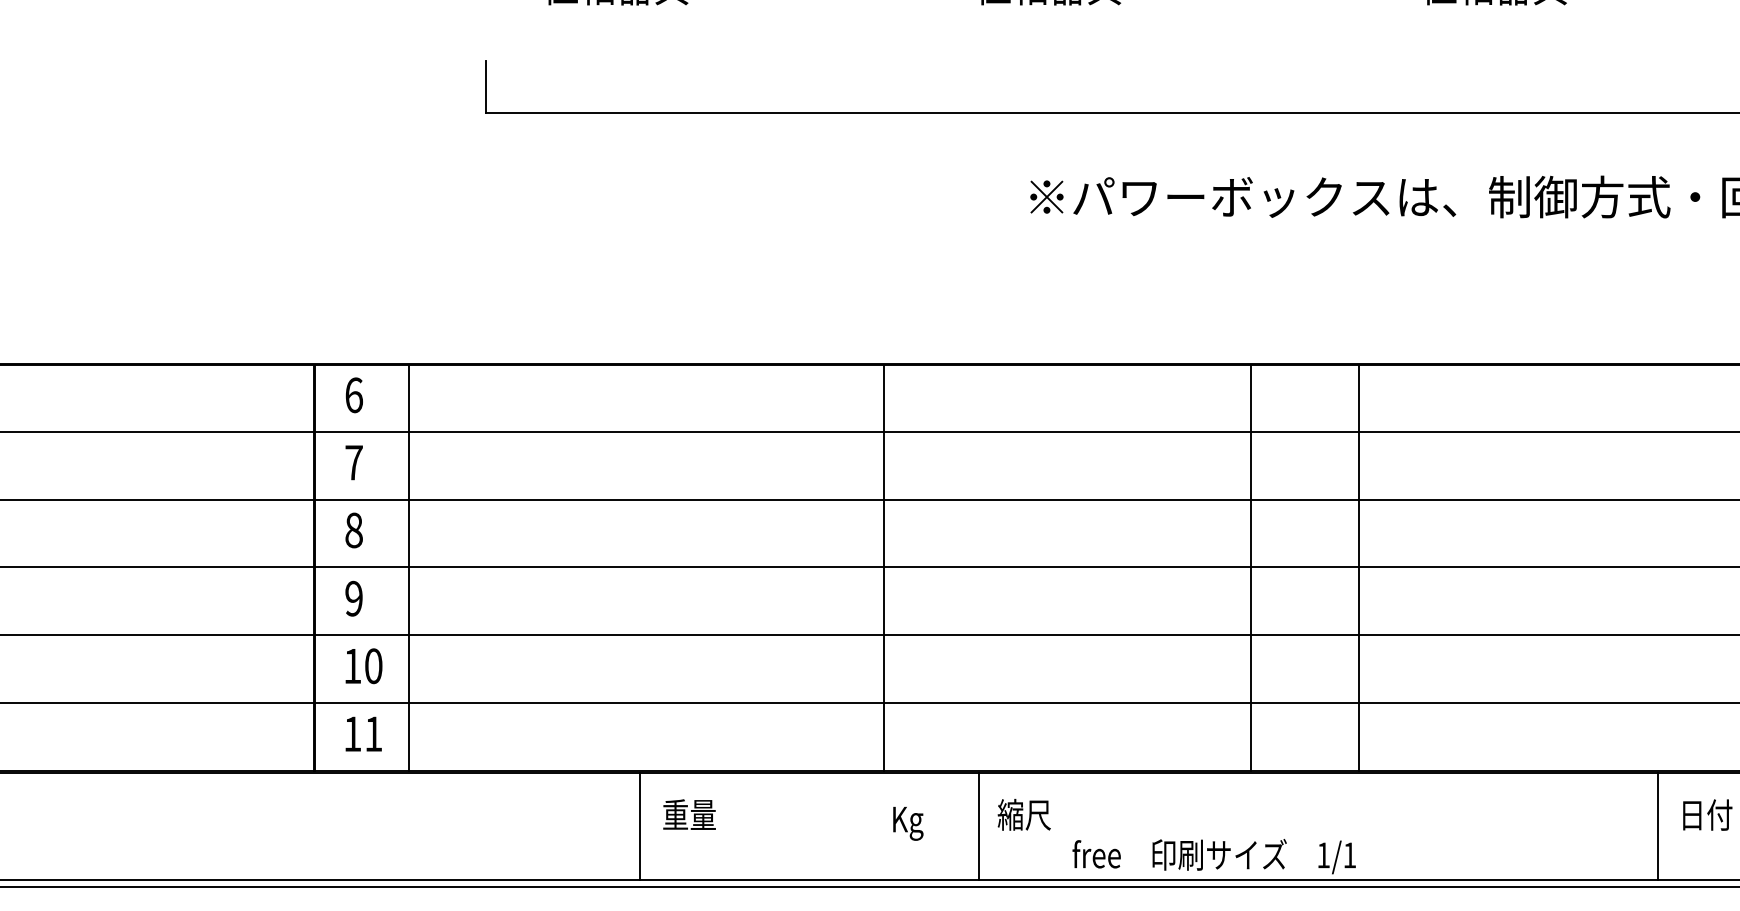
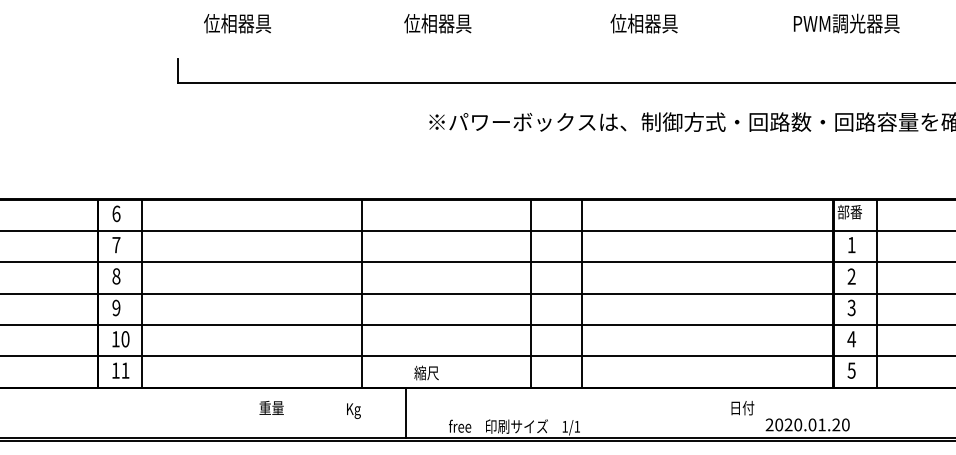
text: (1024, 813) -> (426, 372), moved
text: (907, 822) -> (353, 410), moved
line: (639, 826) -> (248, 413), removed
line: (1657, 826) -> (719, 413), removed

